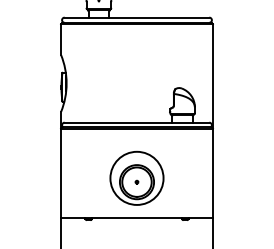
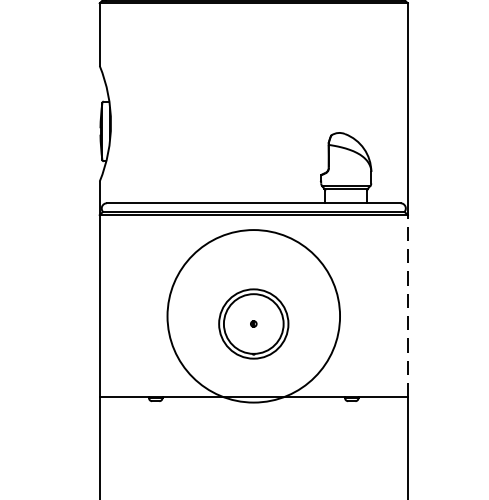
line: (212, 173) -> (407, 306), solid -> dashed
circle: (136, 177) -> (252, 314), size x1.6

